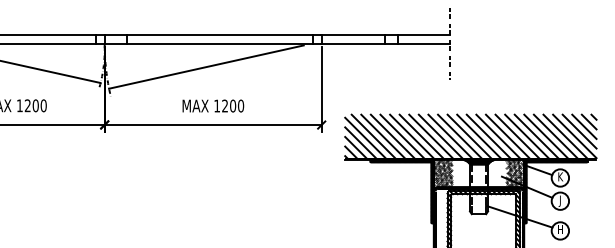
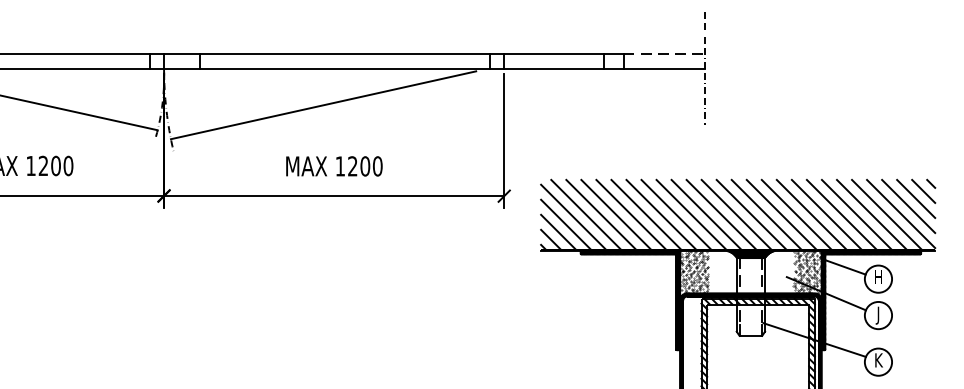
line: (424, 34) -> (665, 54), solid -> dashed
text: (560, 176) -> (878, 276), K -> H
text: (560, 229) -> (878, 359), H -> K

